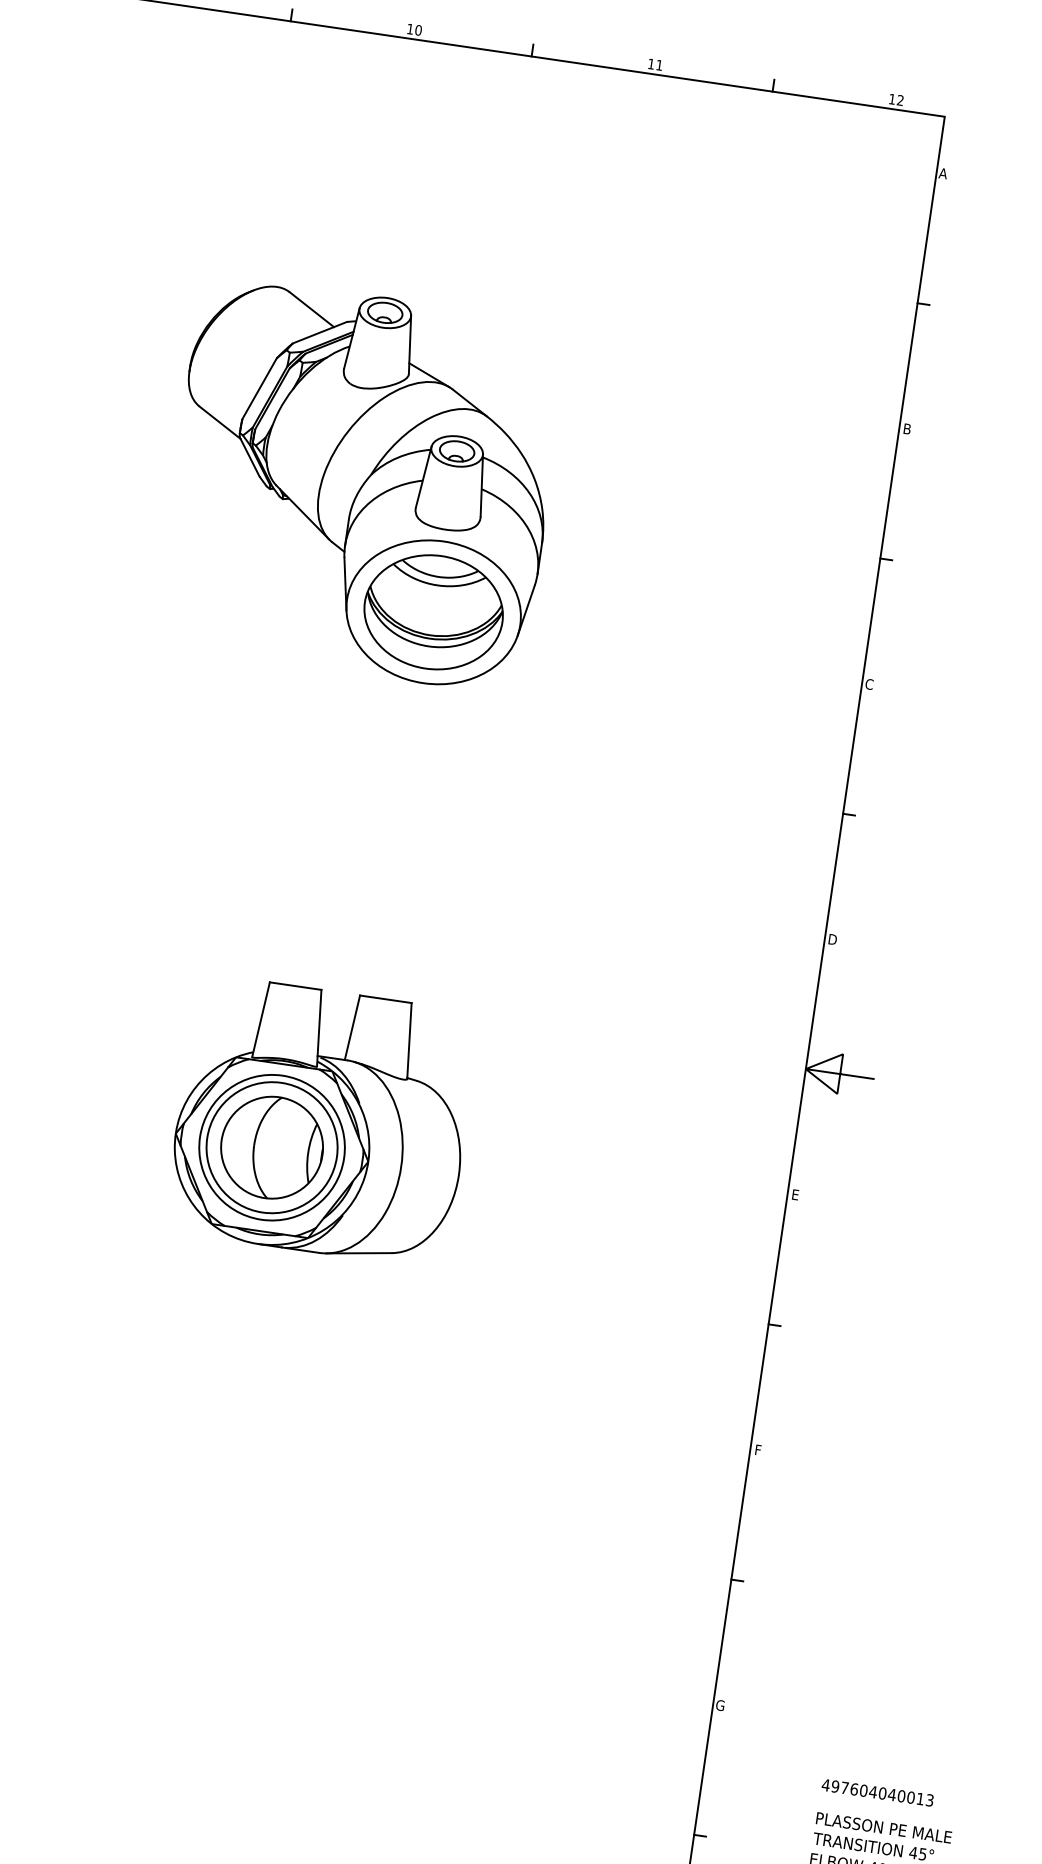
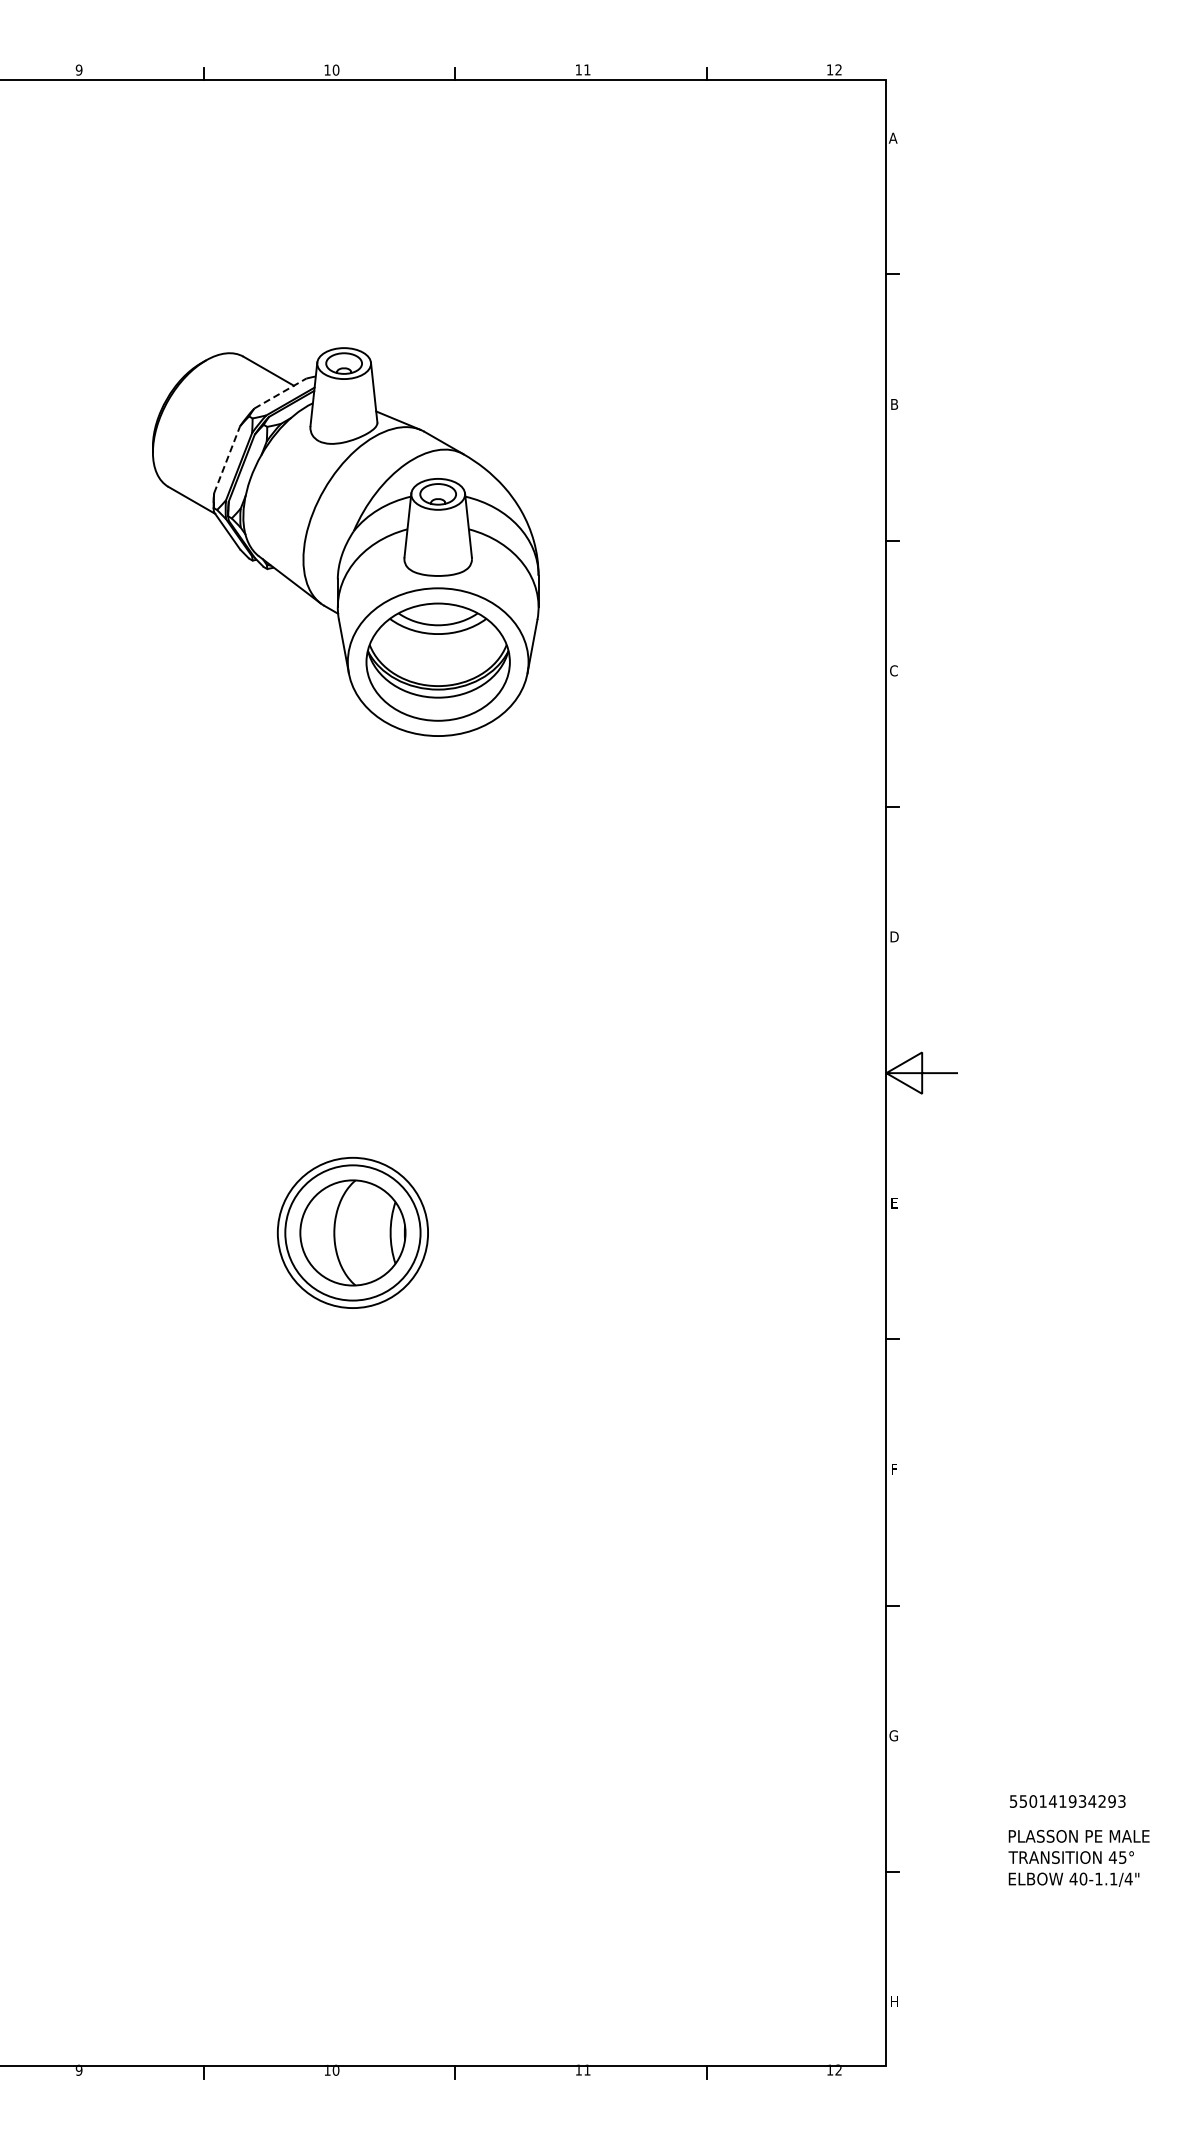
line: (320, 332) -> (280, 393), solid -> dashed
line: (259, 388) -> (227, 459), solid -> dashed
part: (321, 1121) -> (399, 1198), removed
text: (872, 1792) -> (1062, 1801), 497604040013 -> 550141934293

